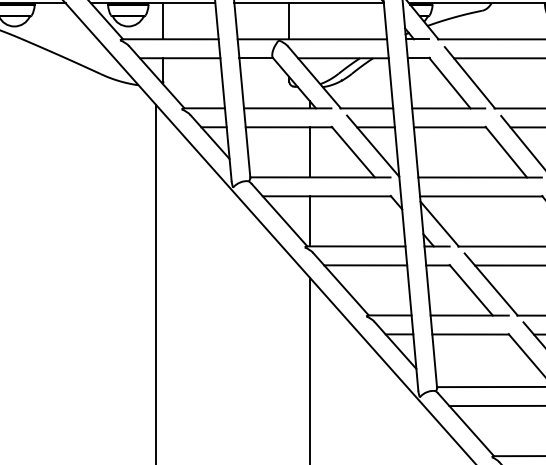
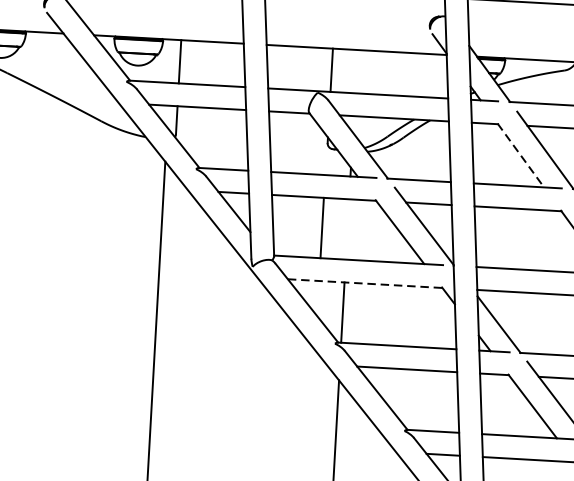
line: (449, 83) -> (520, 155), solid -> dashed
line: (309, 152) -> (321, 228), moved
line: (327, 196) -> (365, 283), solid -> dashed

